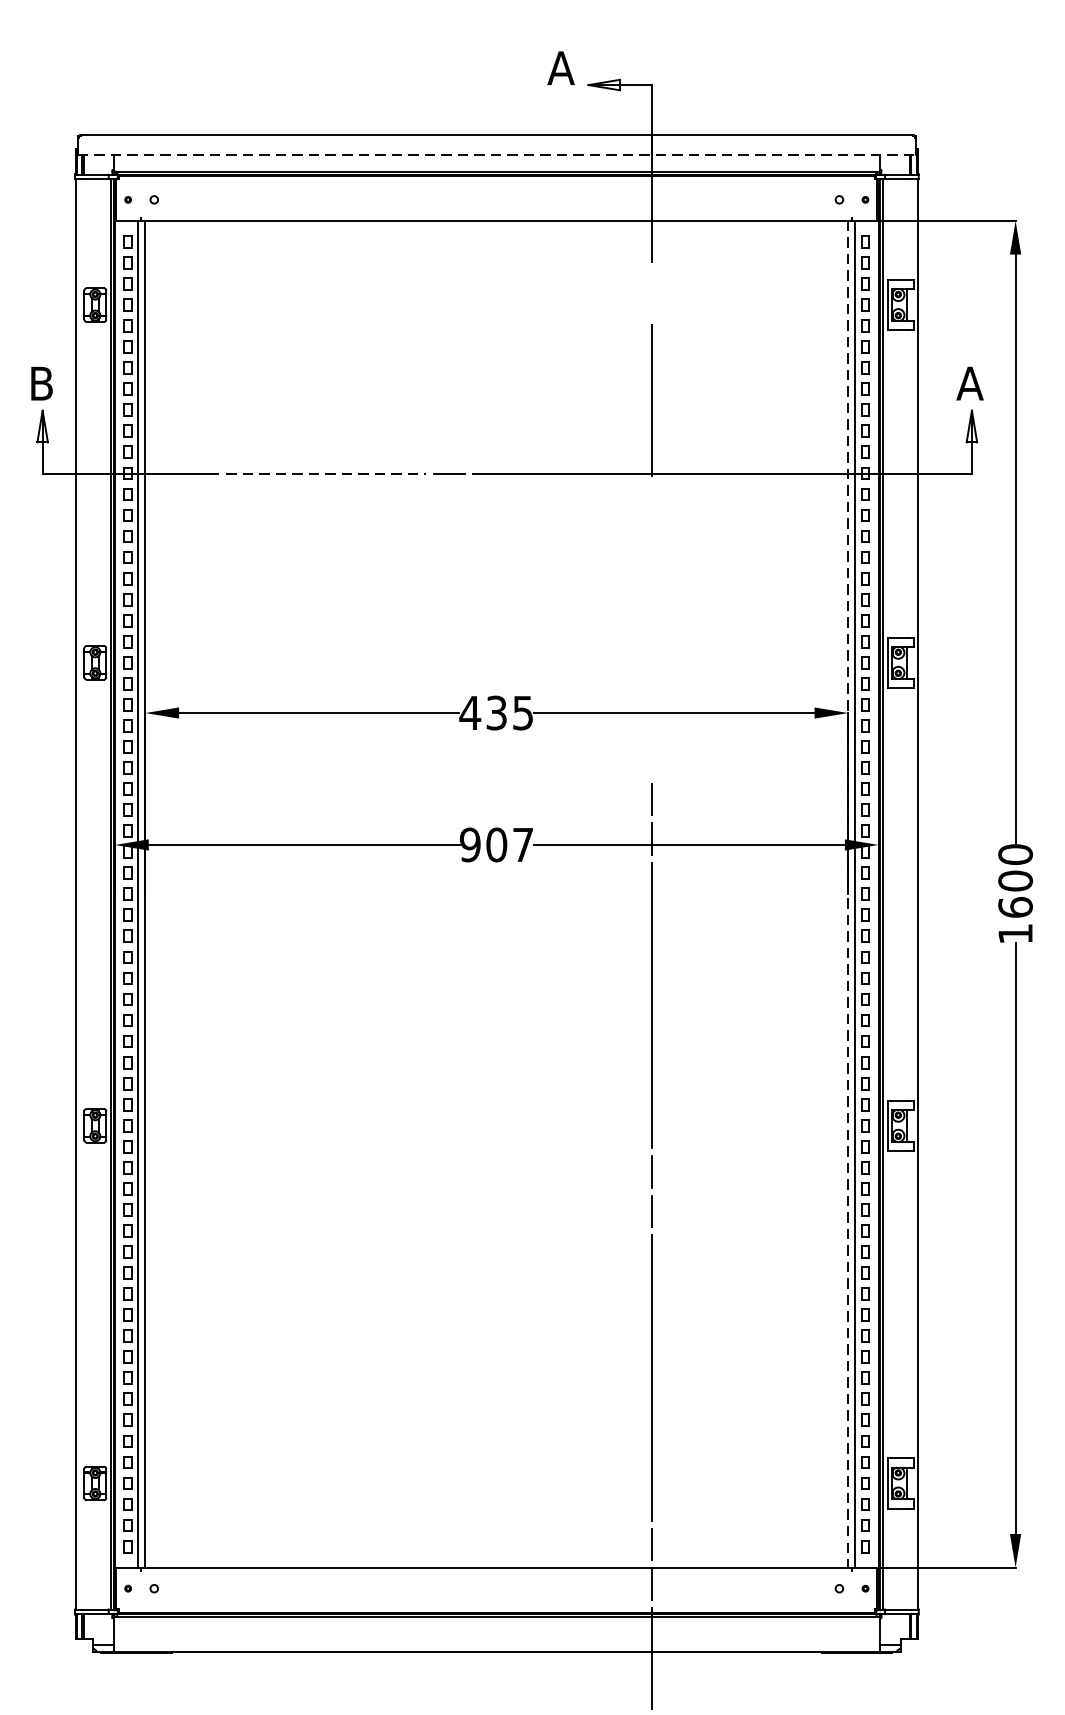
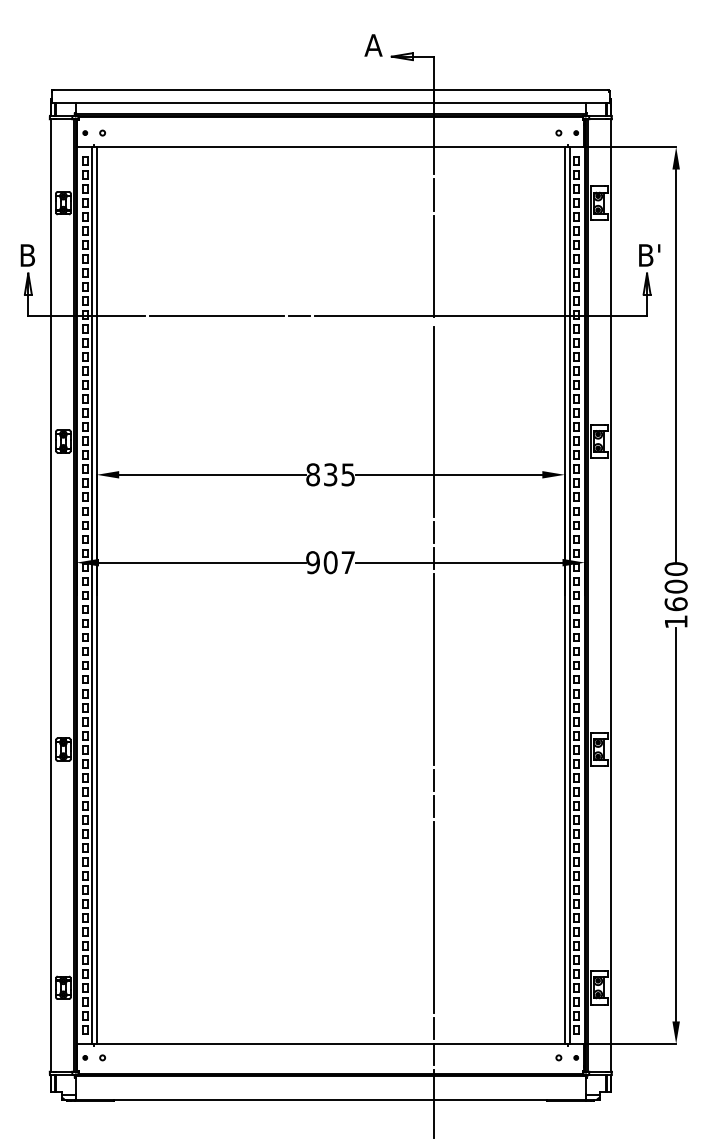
line: (497, 155) -> (331, 103), dashed -> solid
line: (651, 292) -> (433, 194), added
text: (974, 383) -> (648, 255), A -> B'
line: (325, 473) -> (216, 315), dashed -> solid
line: (651, 632) -> (433, 421), added
text: (469, 712) -> (312, 474), 435 -> 835
line: (847, 895) -> (564, 596), dashed -> solid

